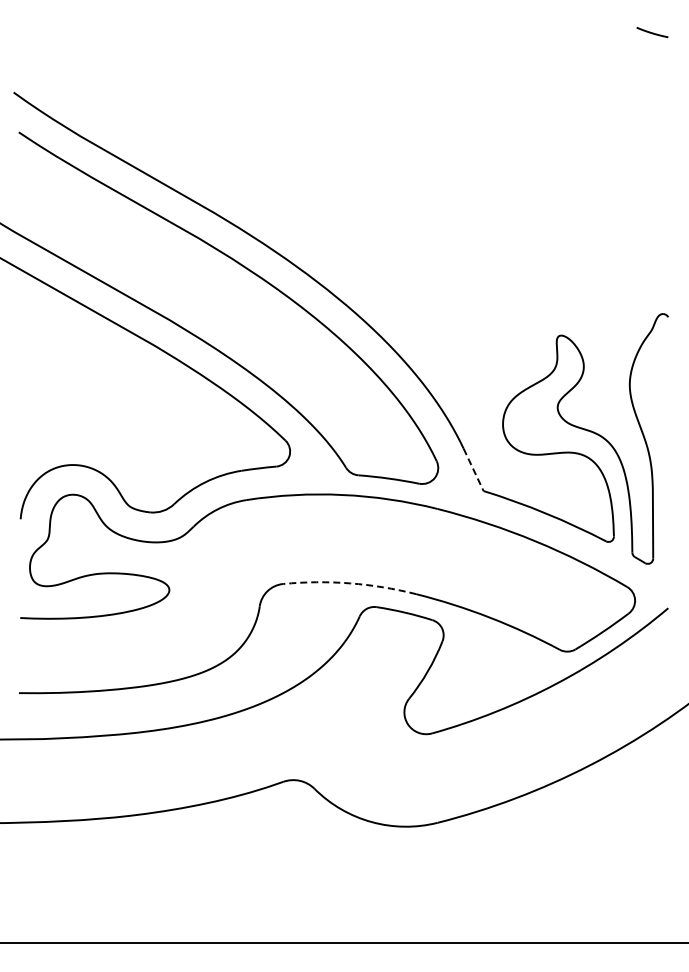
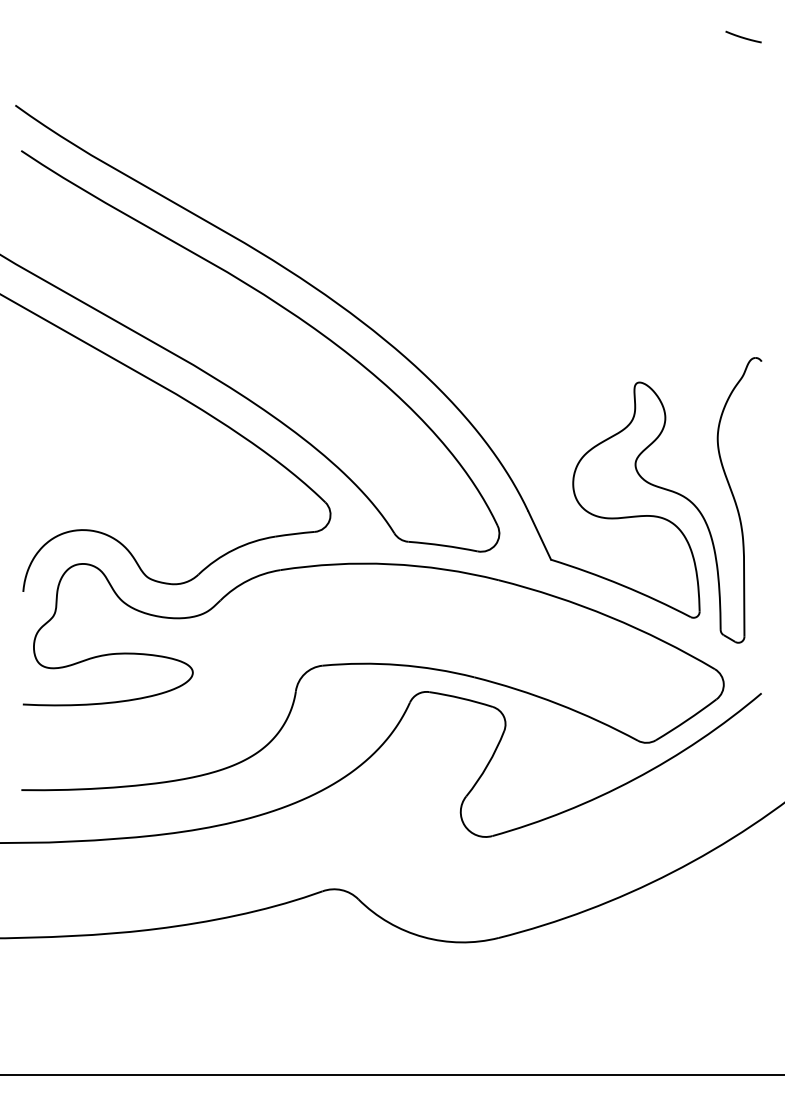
line: (473, 470) -> (539, 536), dashed -> solid
arc: (350, 583) -> (399, 665), dashed -> solid

